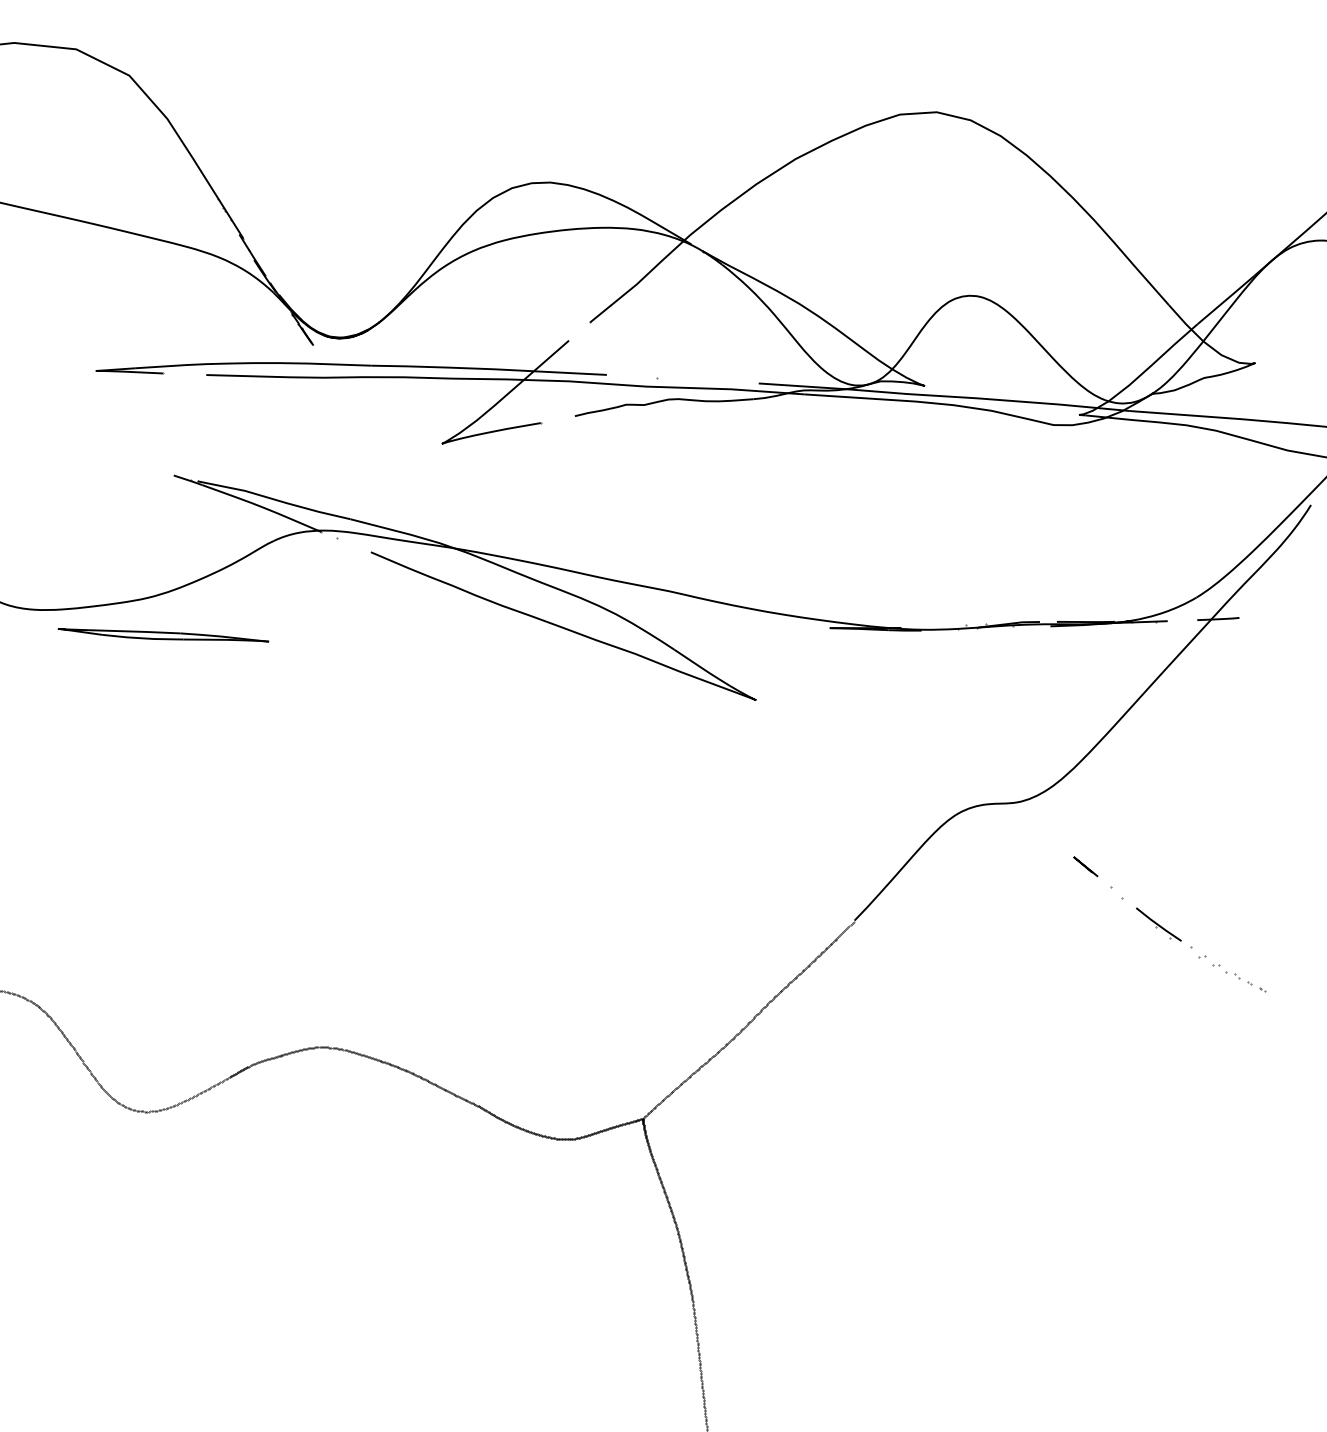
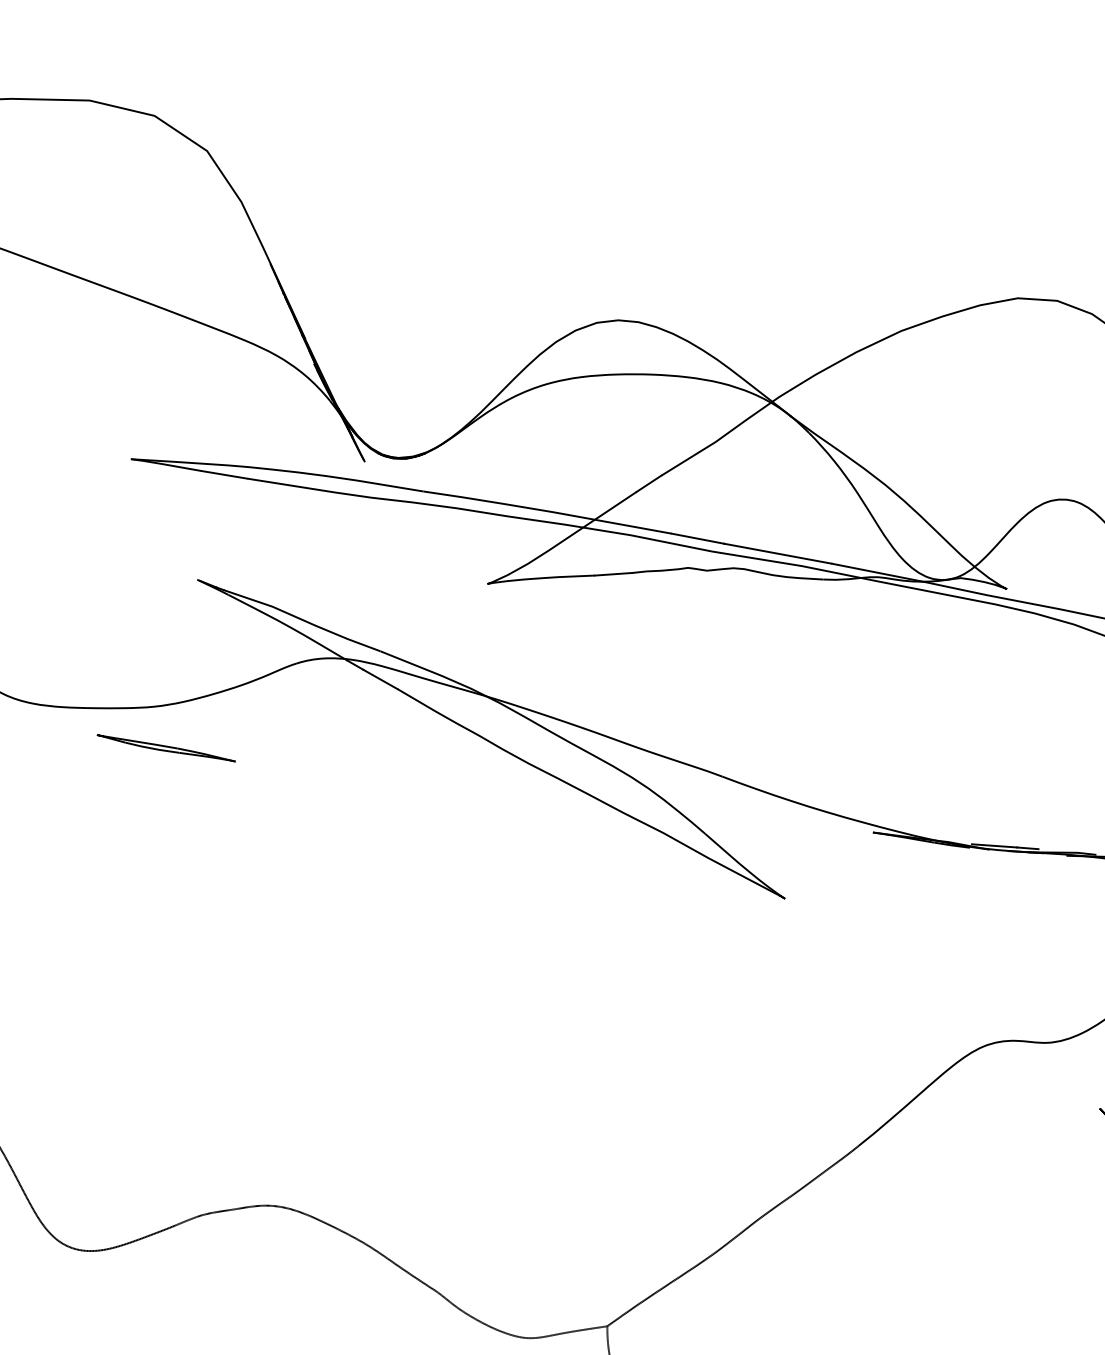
line: (707, 380) -> (777, 553), added
part: (163, 634) -> (166, 747), size x0.62

